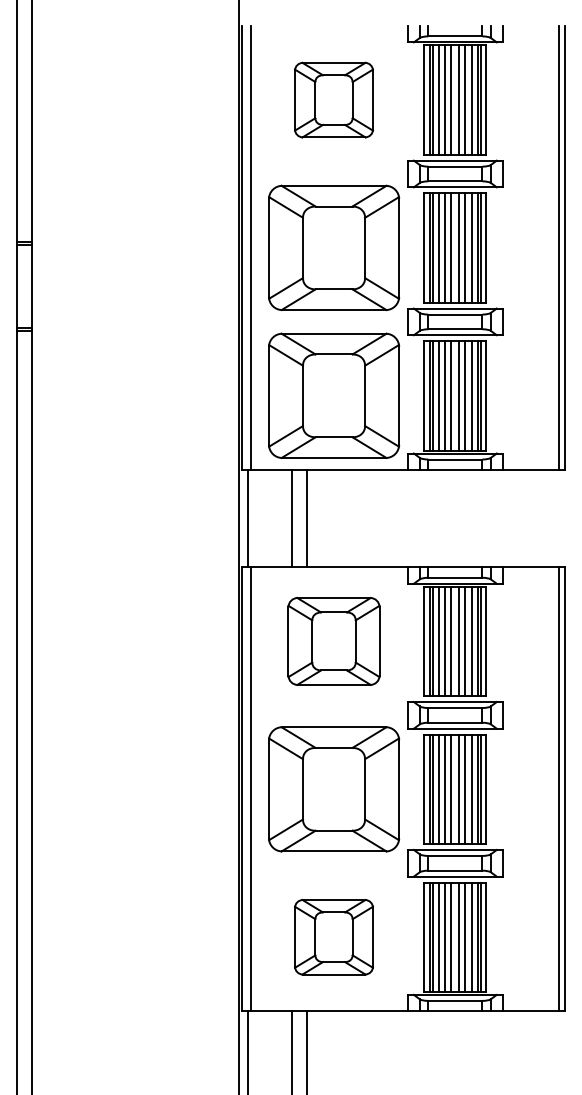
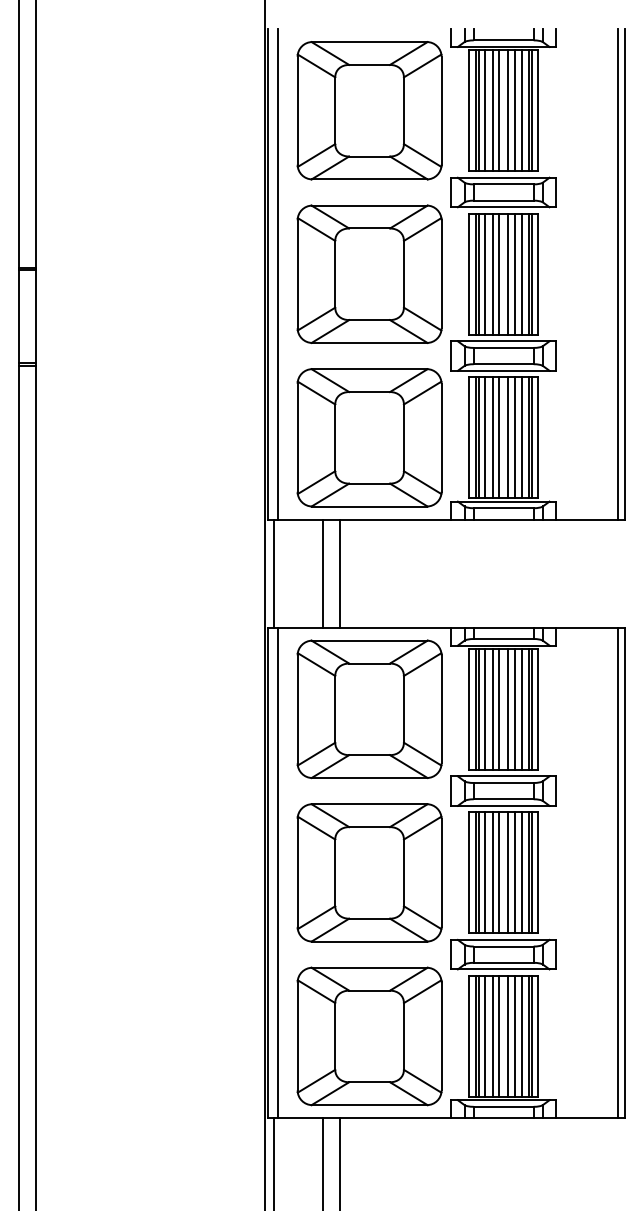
part: (333, 99) -> (369, 110), size x1.67
part: (333, 641) -> (369, 709), size x1.43
part: (333, 937) -> (369, 1036), size x1.67

